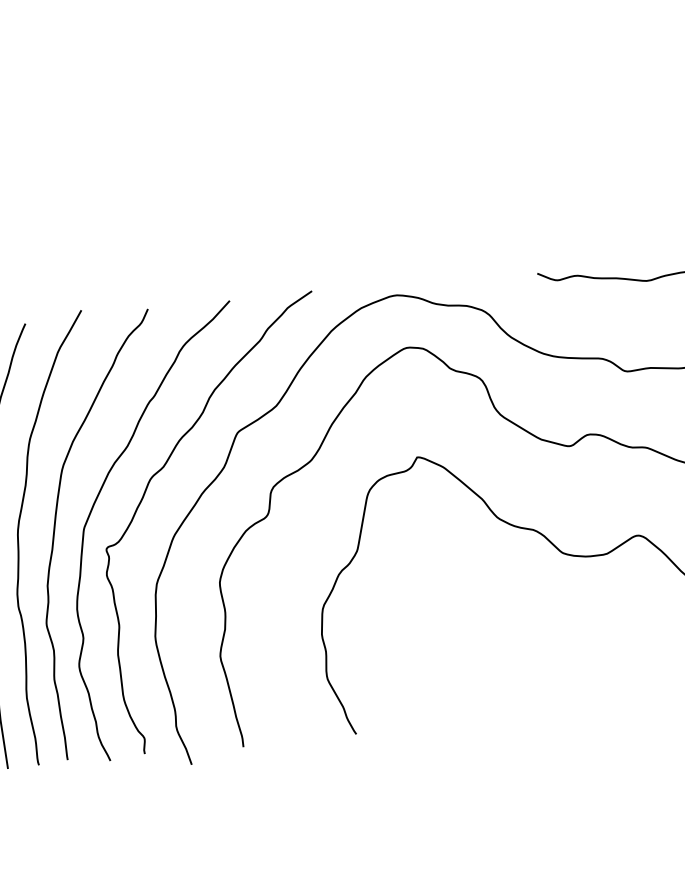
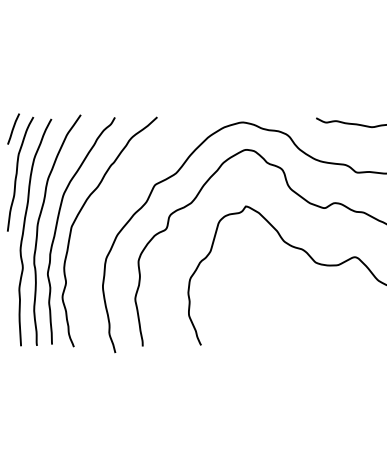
curve: (164, 469) -> (115, 200), removed

